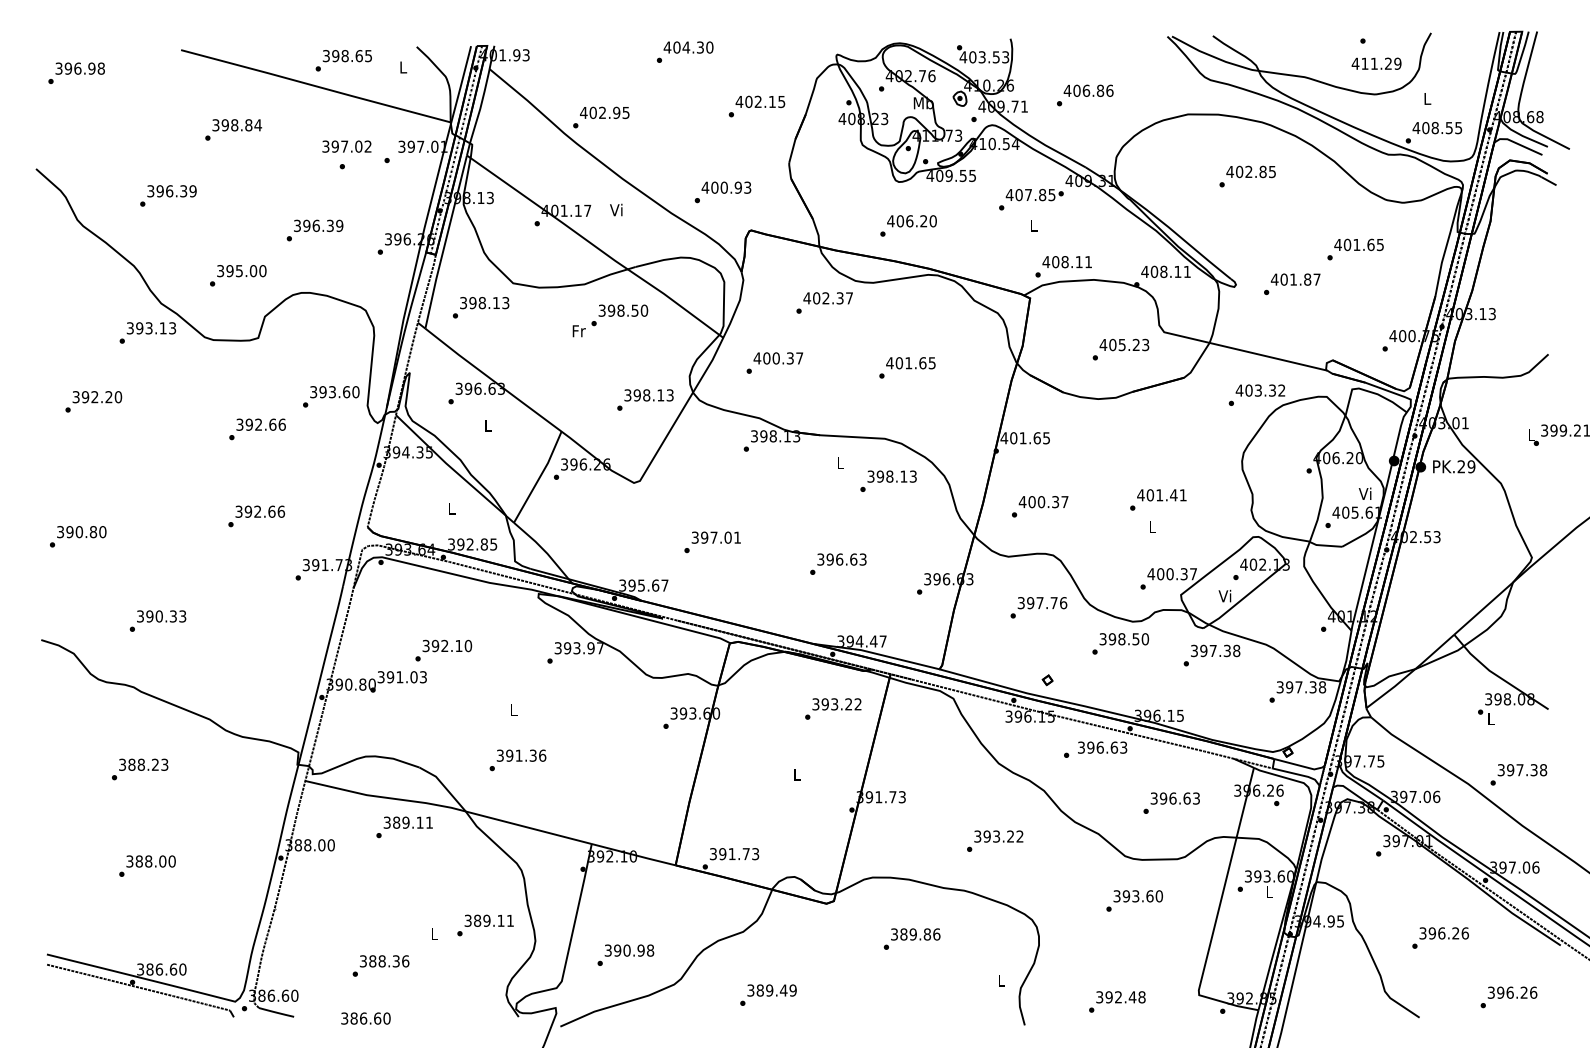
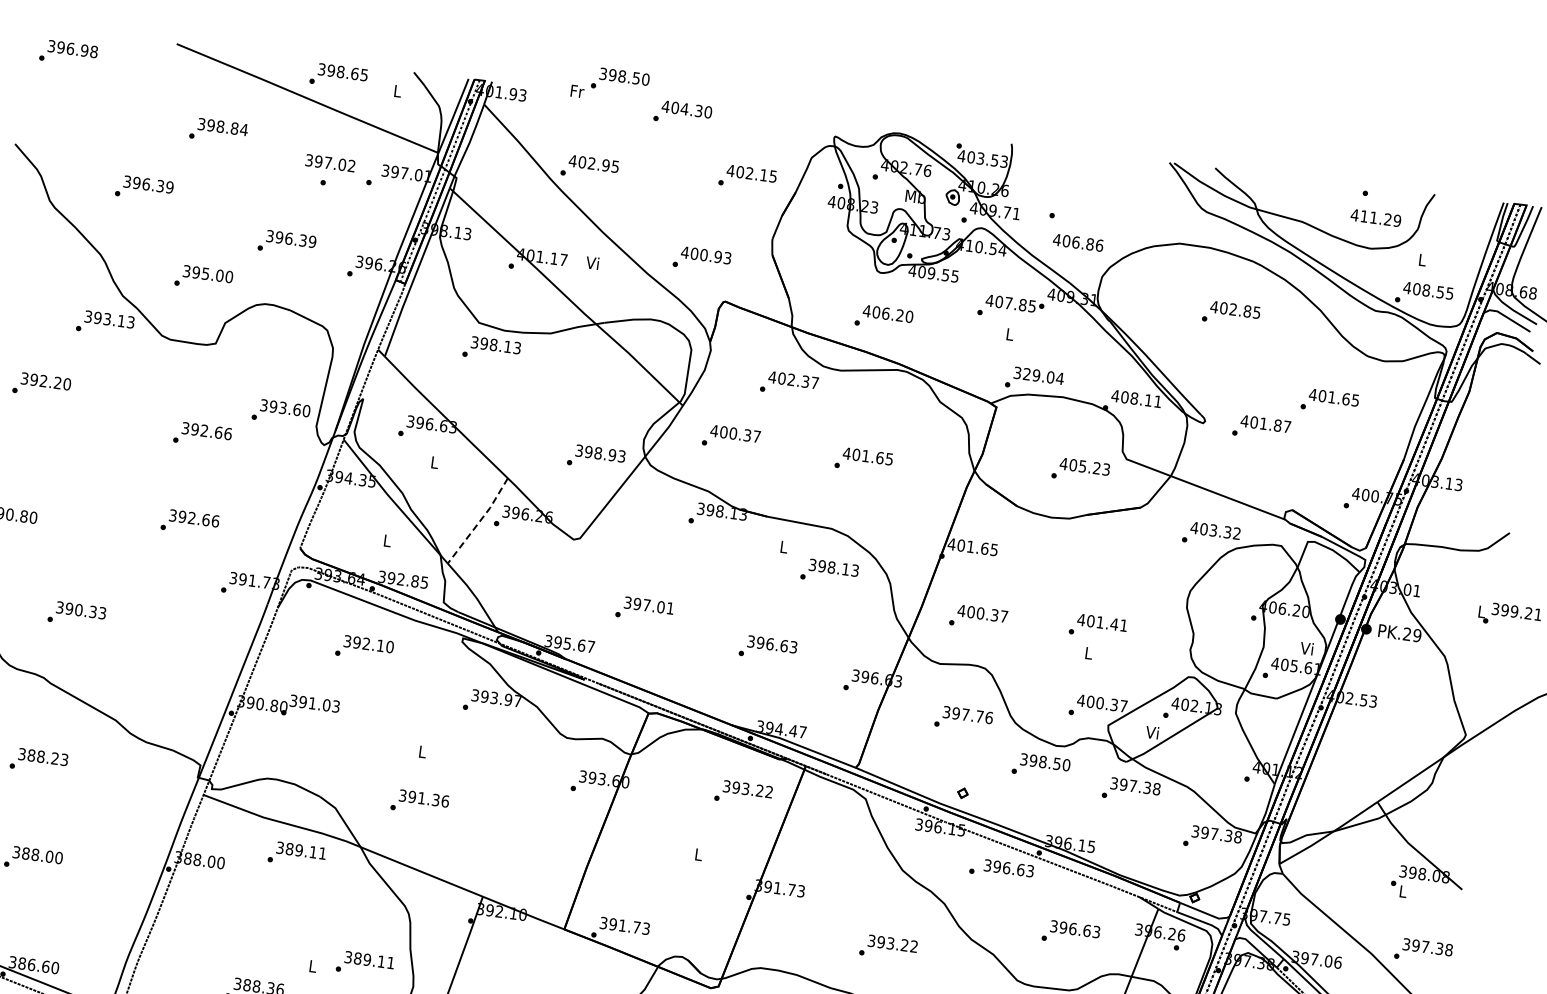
text: (1088, 90) -> (1078, 242), moved
text: (1067, 262) -> (1038, 376), 408.11 -> 329.04
text: (481, 307) -> (492, 349), moved
text: (610, 320) -> (610, 84), moved
text: (660, 395) -> (612, 455), 398.13 -> 398.93
line: (539, 477) -> (479, 521), solid -> dashed
text: (443, 650) -> (364, 648), moved

